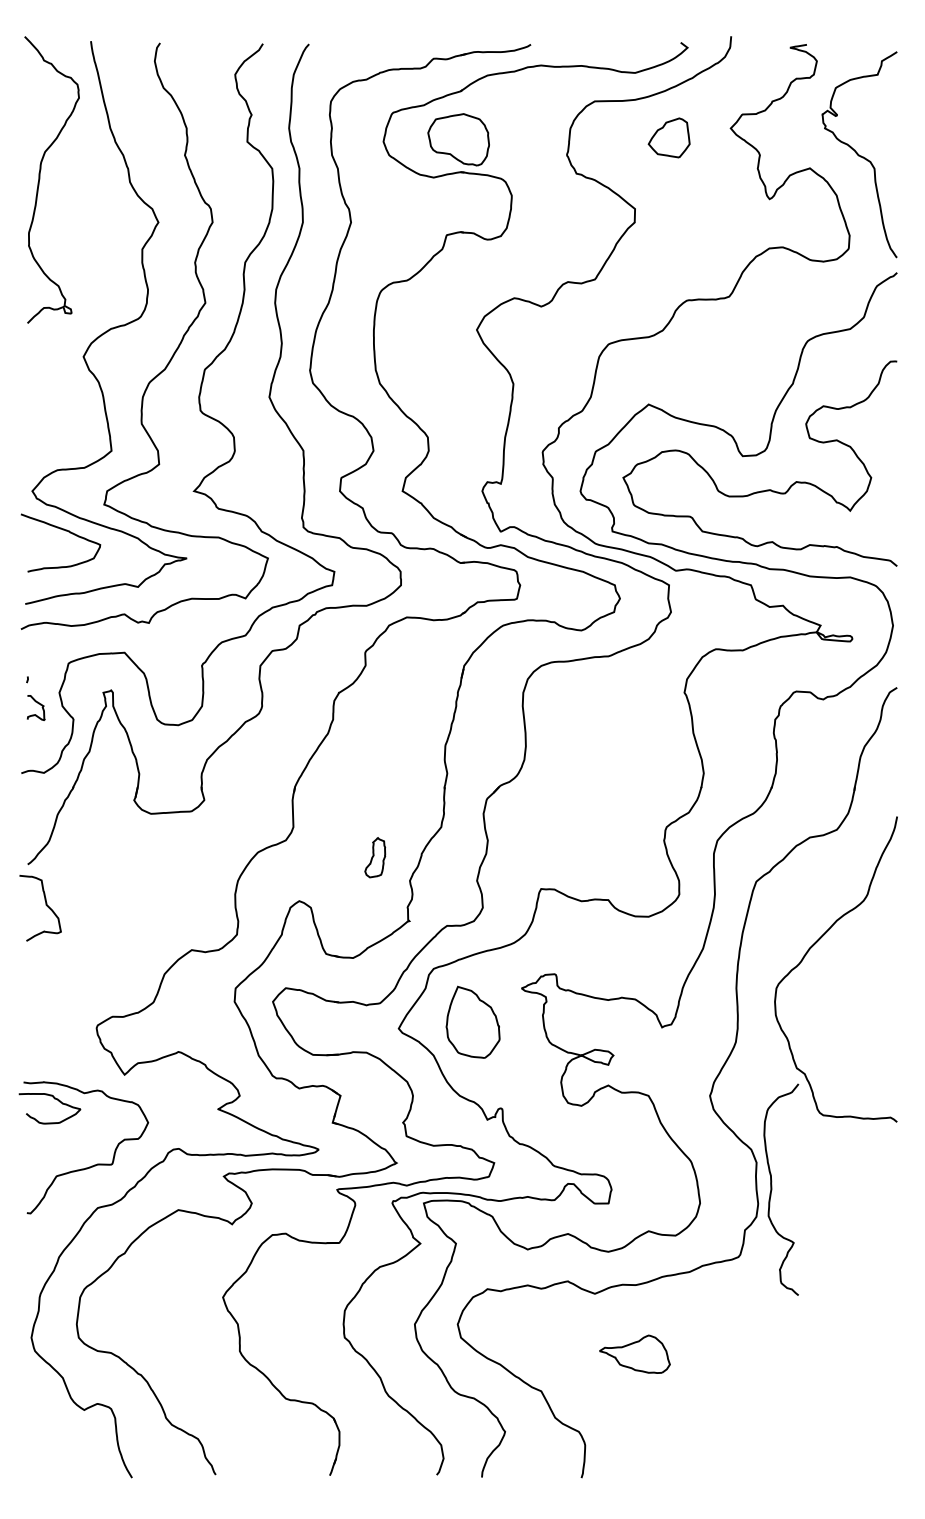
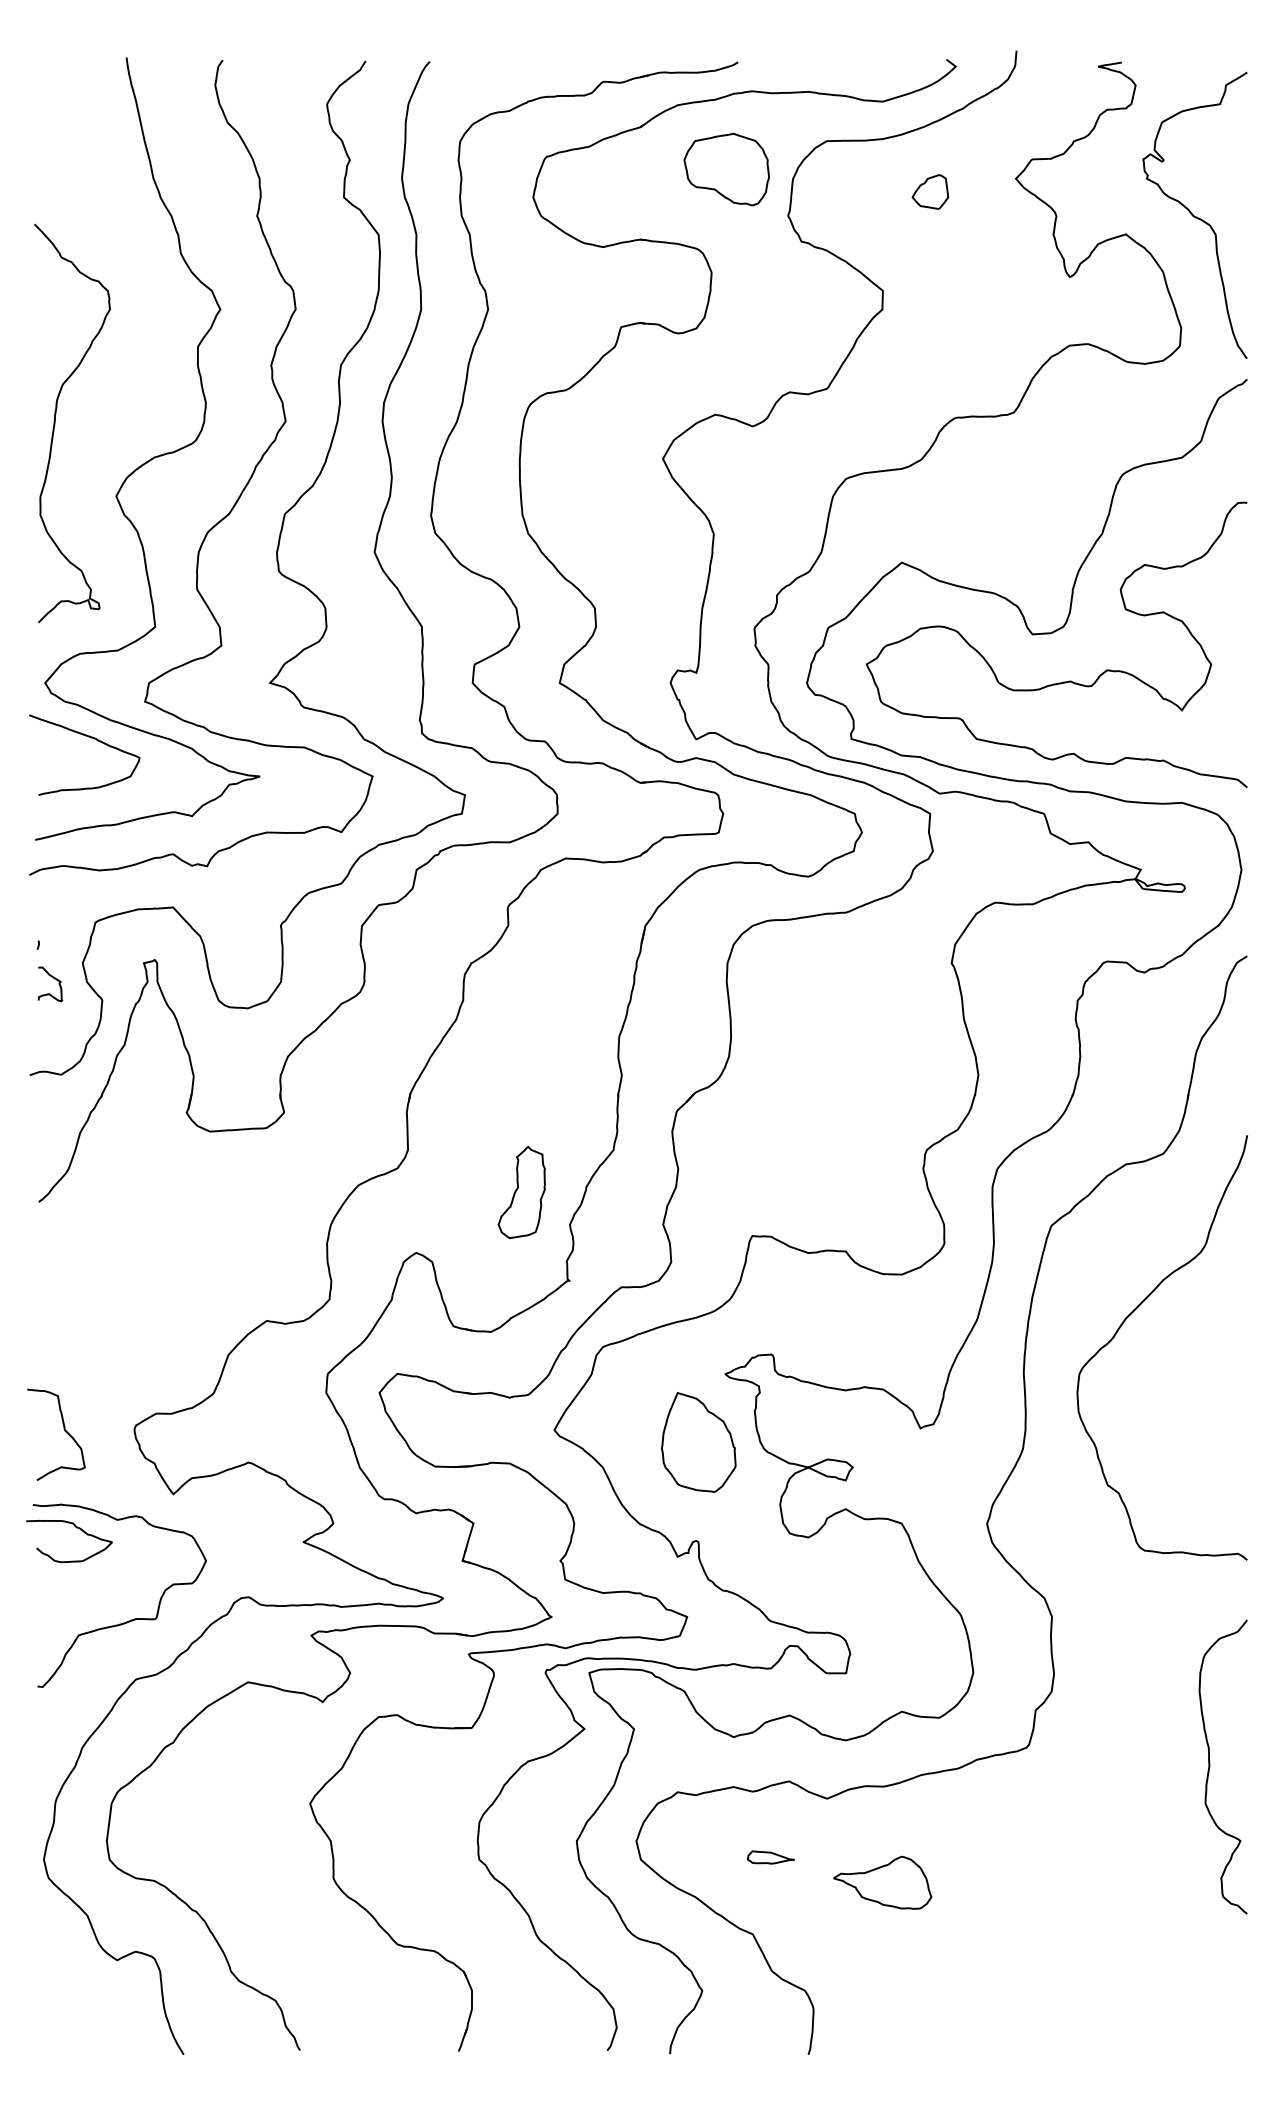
part: (669, 137) -> (930, 191), size x0.62
part: (458, 139) -> (726, 169), moved
curve: (39, 180) -> (55, 423), moved
part: (375, 857) -> (521, 1192), size x1.67
curve: (46, 905) -> (64, 1431), moved
part: (472, 1022) -> (698, 1442), moved
curve: (772, 1189) -> (1210, 1766), moved
part: (554, 1336) -> (770, 1857), added

